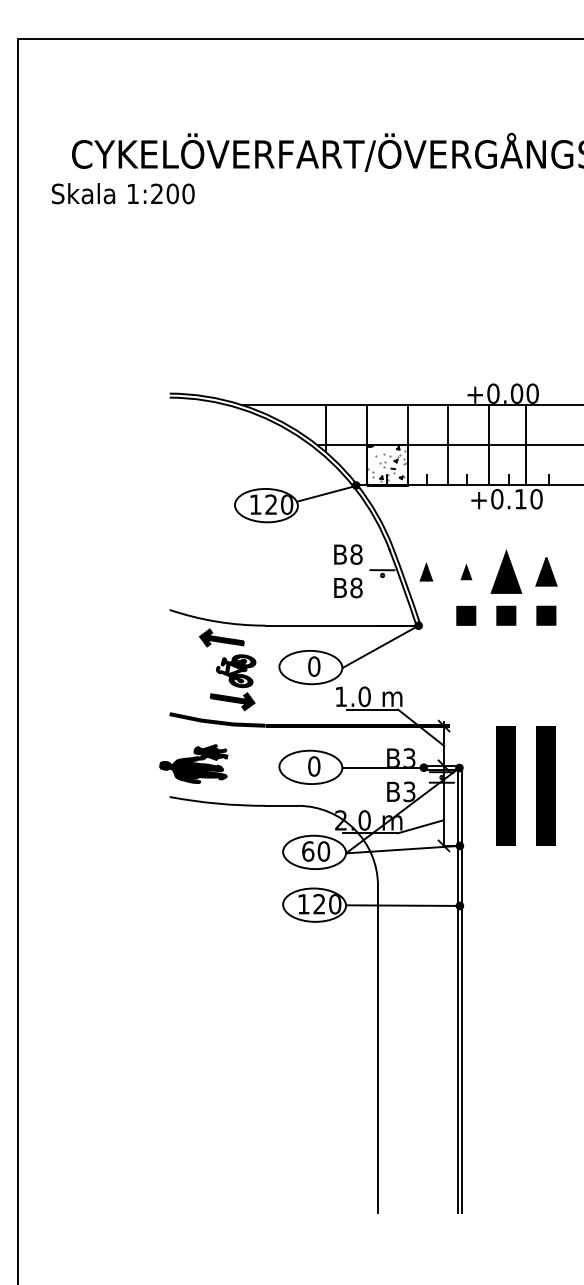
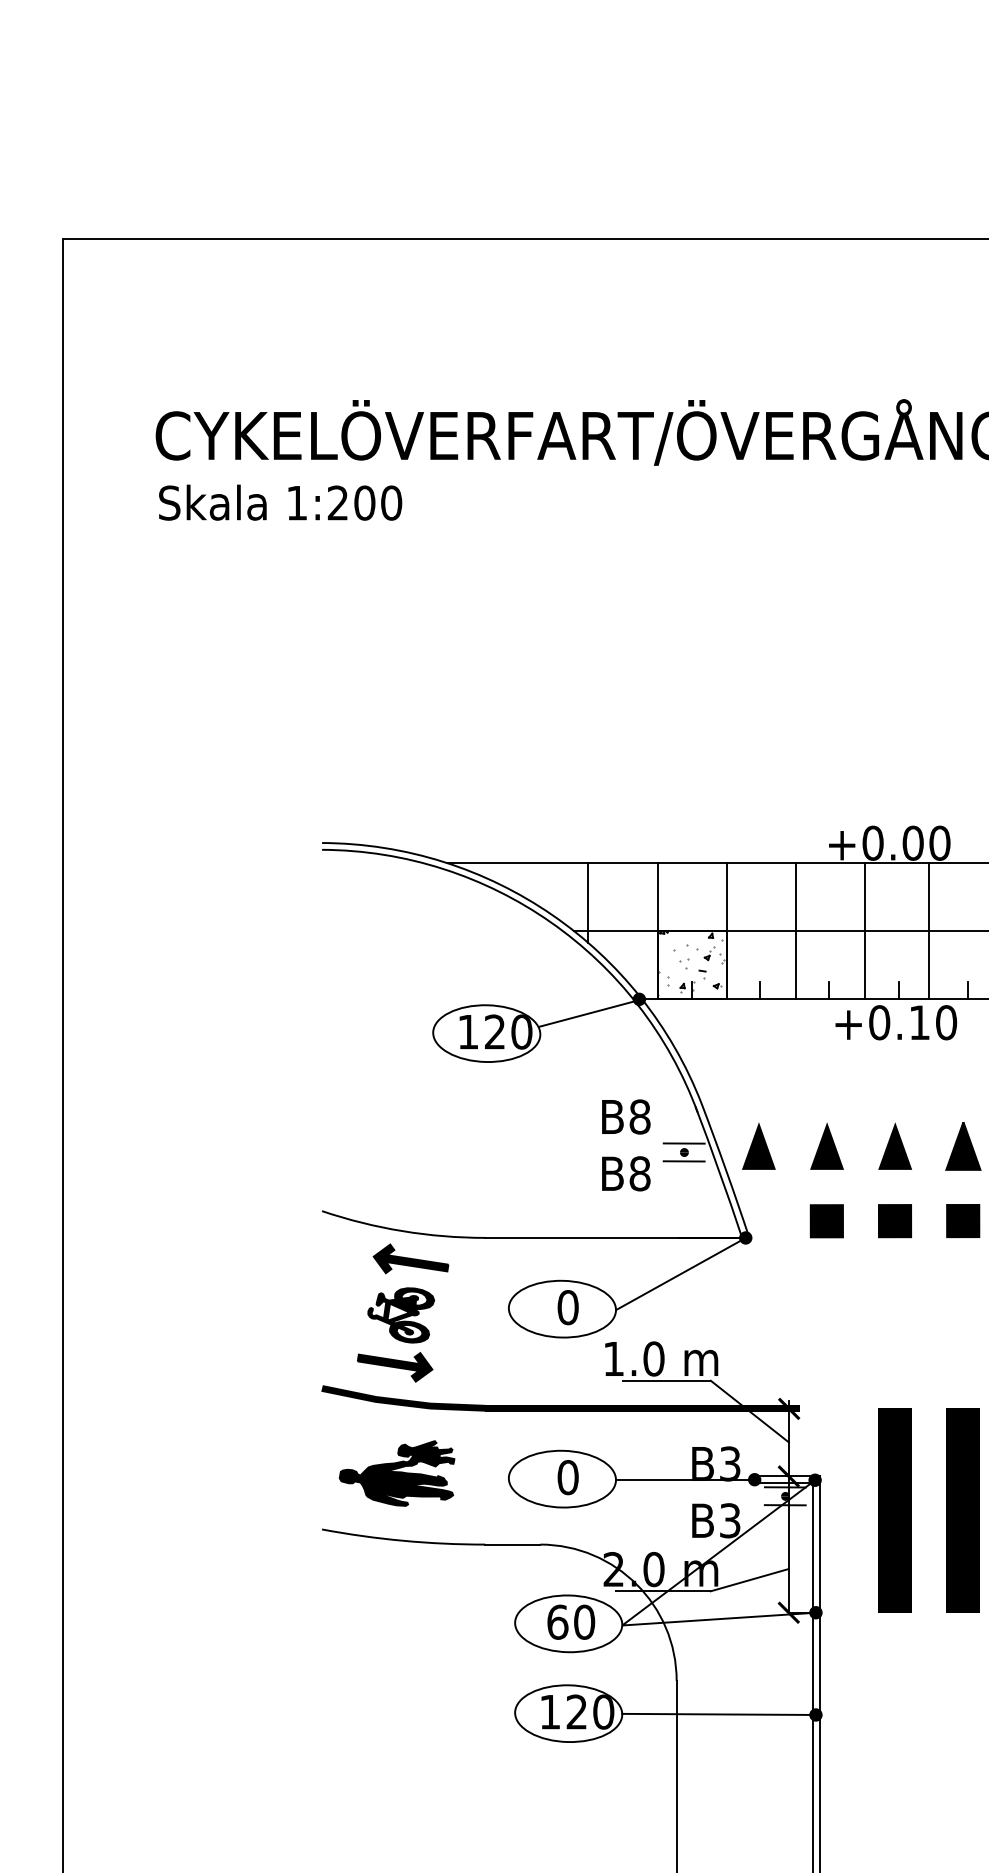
text: (123, 193) -> (280, 502), moved
part: (426, 571) -> (759, 1145), size x1.43
part: (466, 571) -> (827, 1145), size x1.67
part: (506, 571) -> (895, 1145), size x0.62
line: (382, 580) -> (684, 1161), added
part: (232, 682) -> (394, 1334), moved
part: (193, 763) -> (396, 1472), moved

